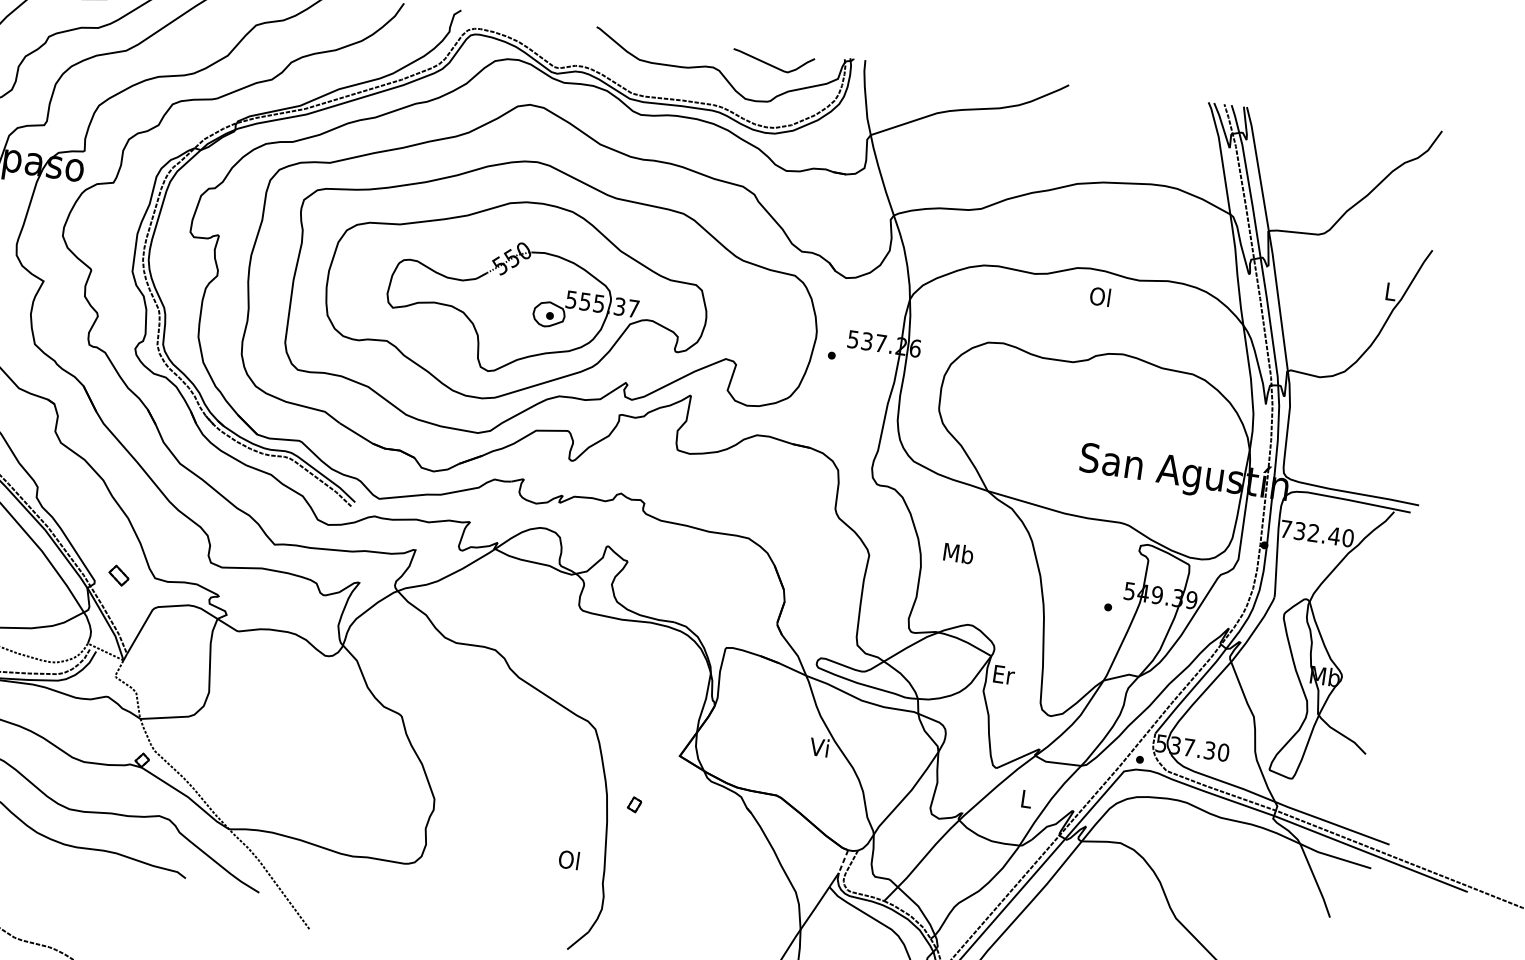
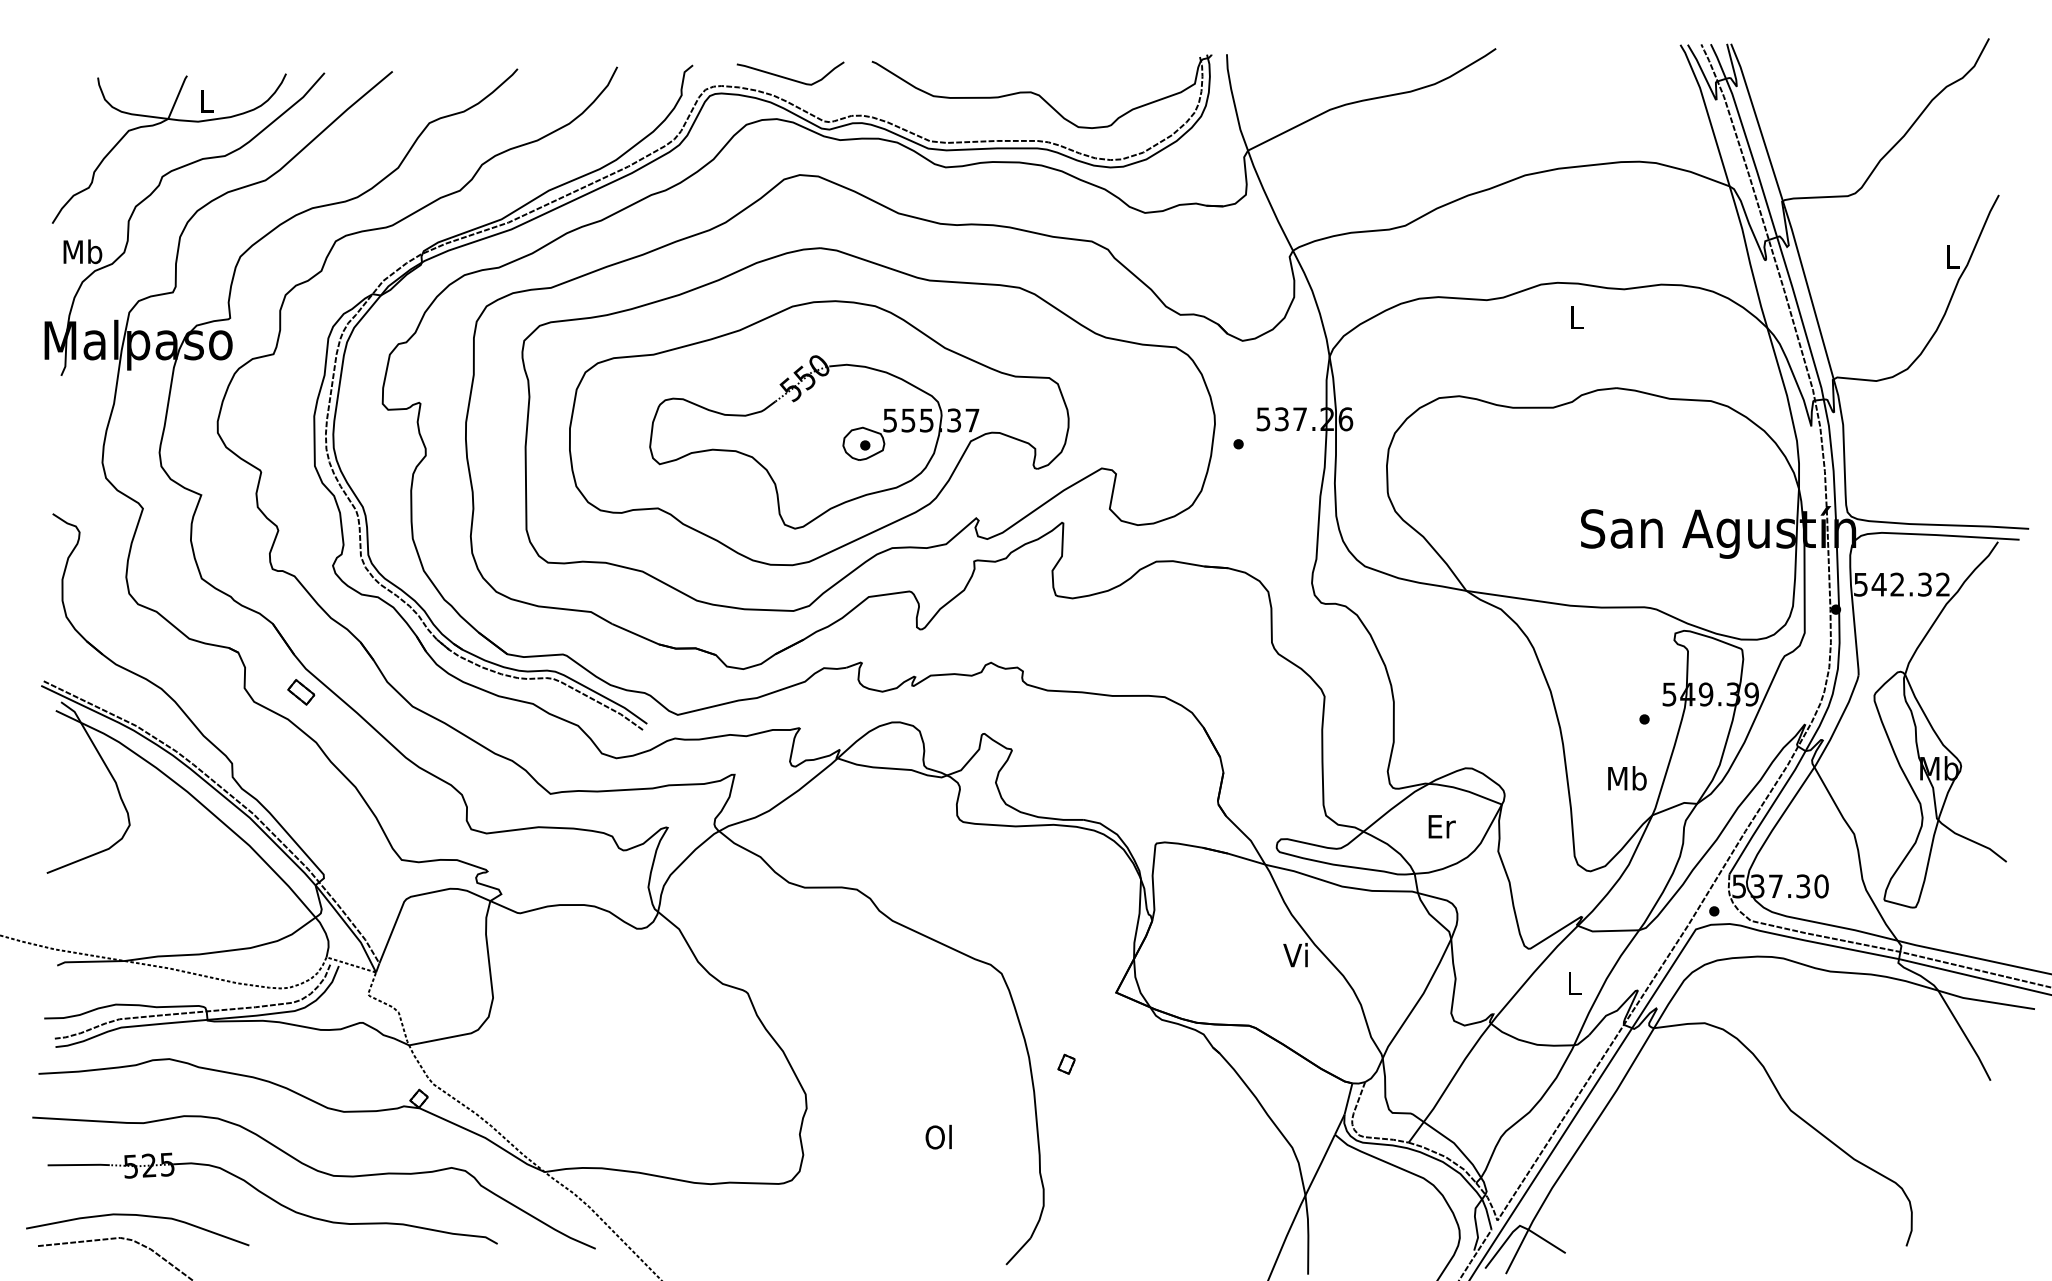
curve: (770, 64) -> (787, 77), moved
text: (1100, 296) -> (1576, 317), Ol -> L
text: (1317, 533) -> (1902, 584), 732.40 -> 542.32
text: (958, 553) -> (1627, 778), moved
part: (119, 575) -> (301, 692), moved
text: (1003, 674) -> (1441, 826), moved
text: (568, 859) -> (938, 1136), moved
line: (843, 861) -> (1348, 1099), dashed -> solid

